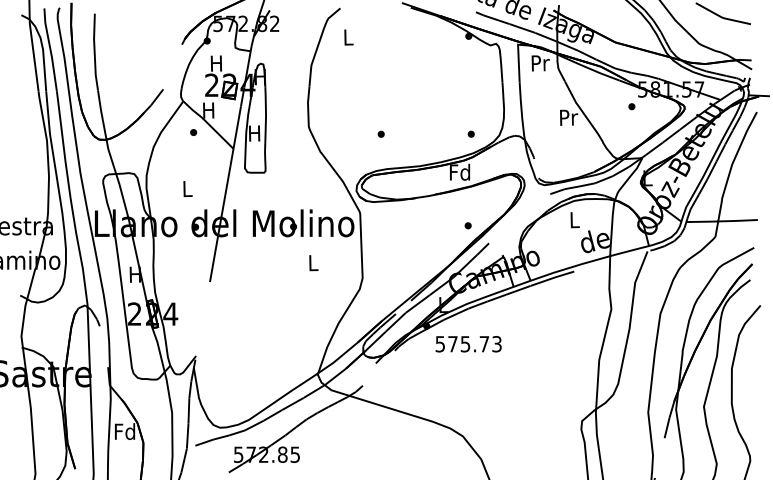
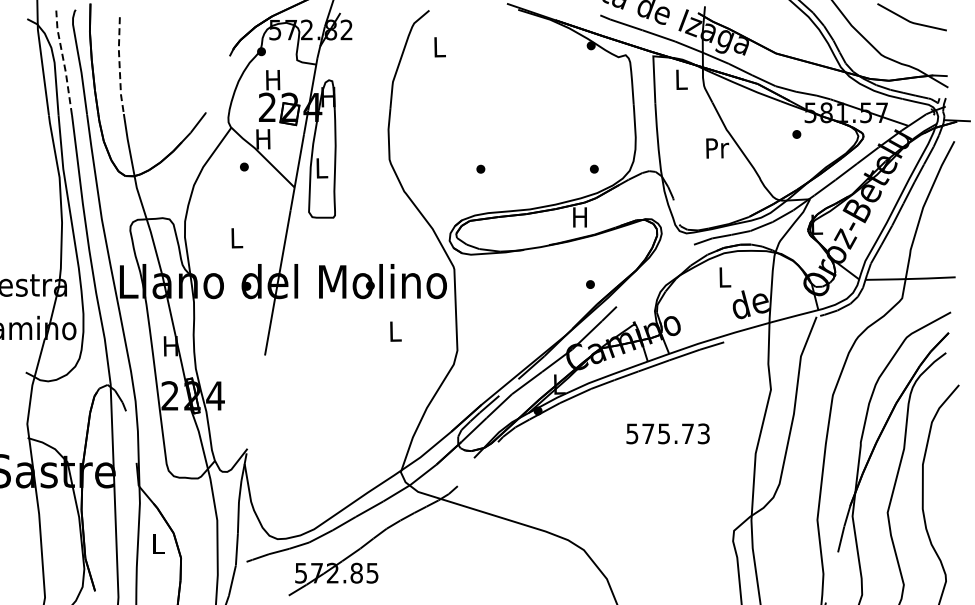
line: (50, 49) -> (63, 62), solid -> dashed
line: (94, 52) -> (119, 66), solid -> dashed
text: (540, 63) -> (681, 79), Pr -> L
text: (254, 133) -> (321, 168), H -> L
text: (459, 171) -> (579, 216), Fd -> H
text: (468, 343) -> (667, 433), moved
text: (124, 431) -> (157, 543), Fd -> L

